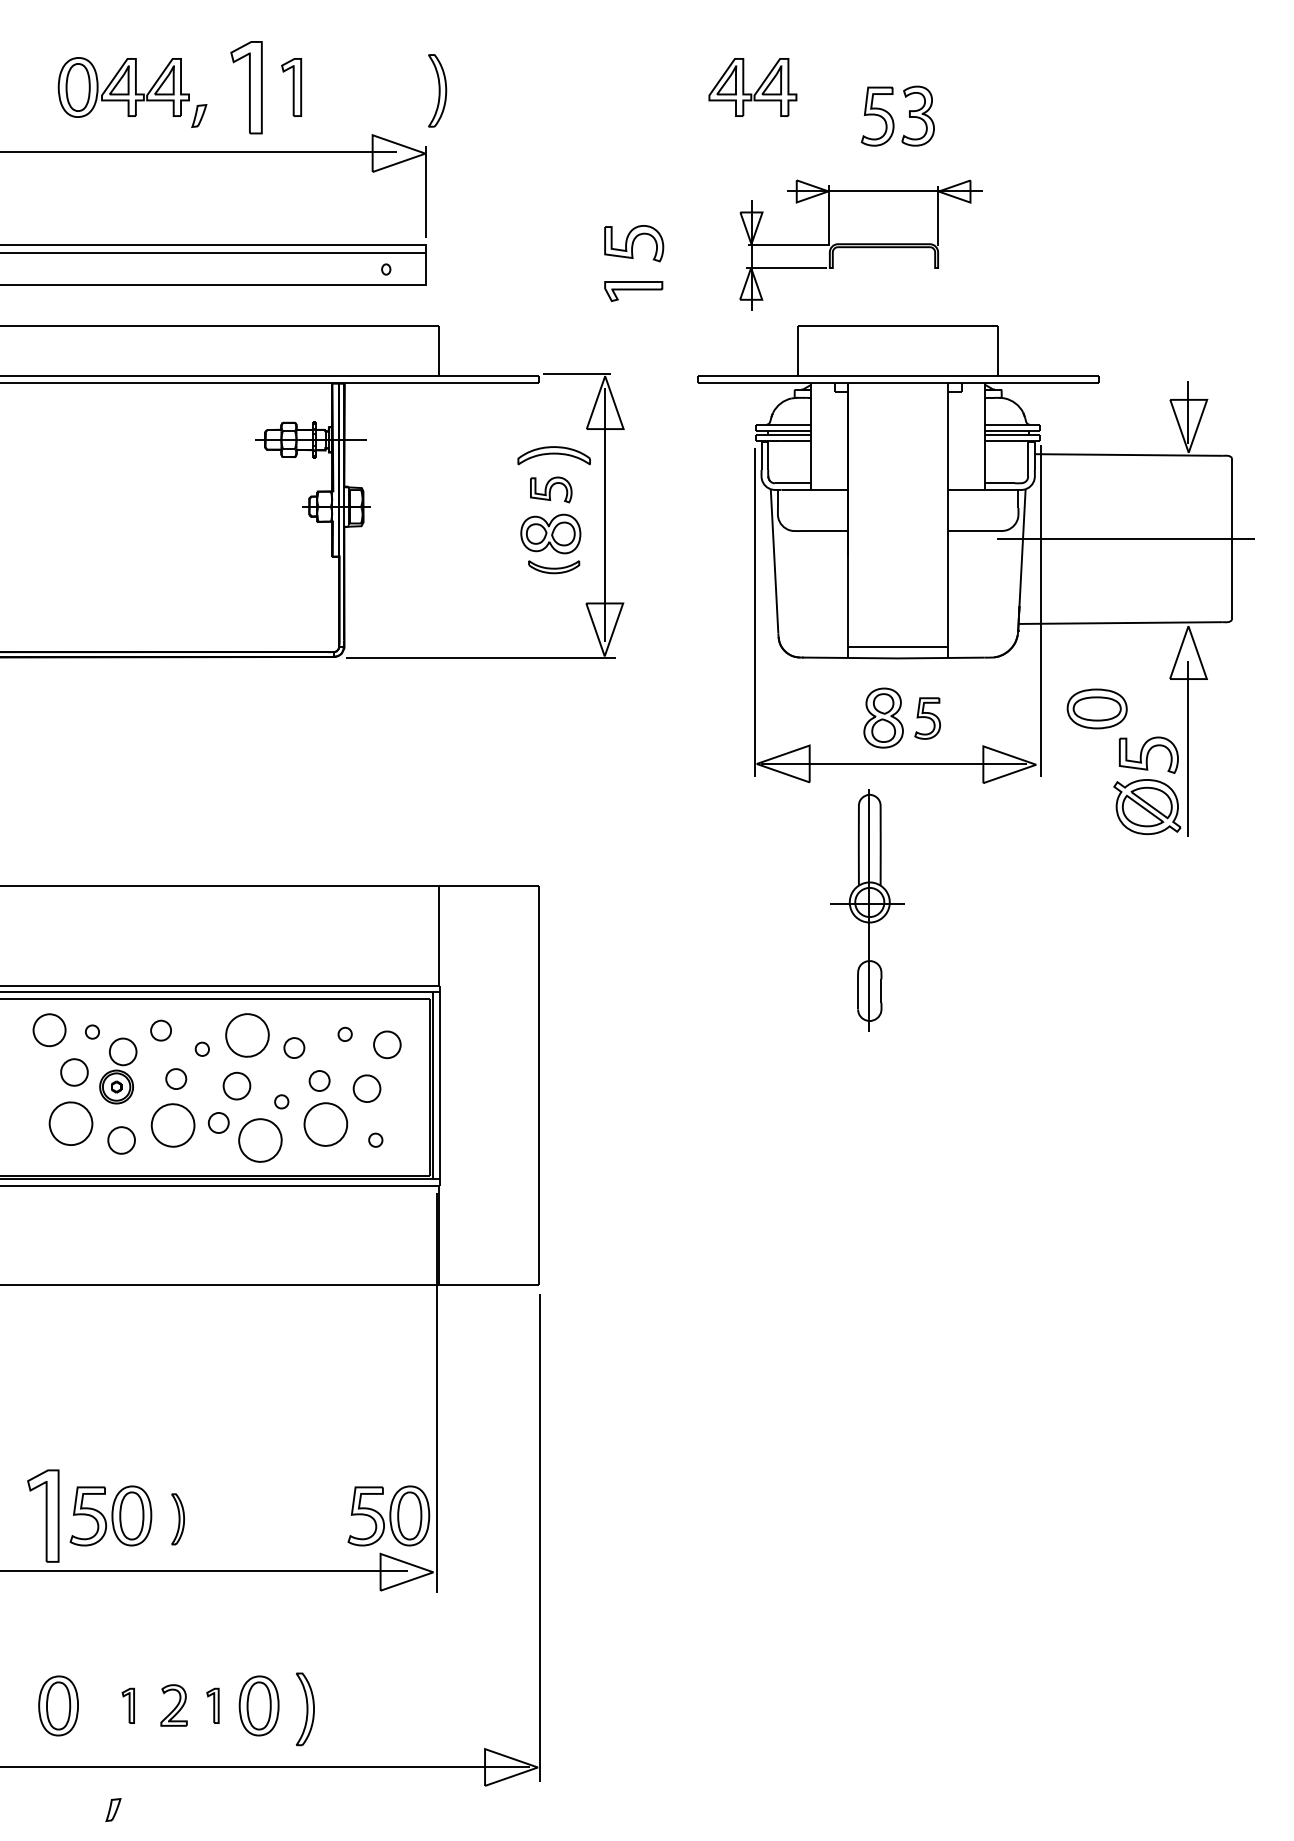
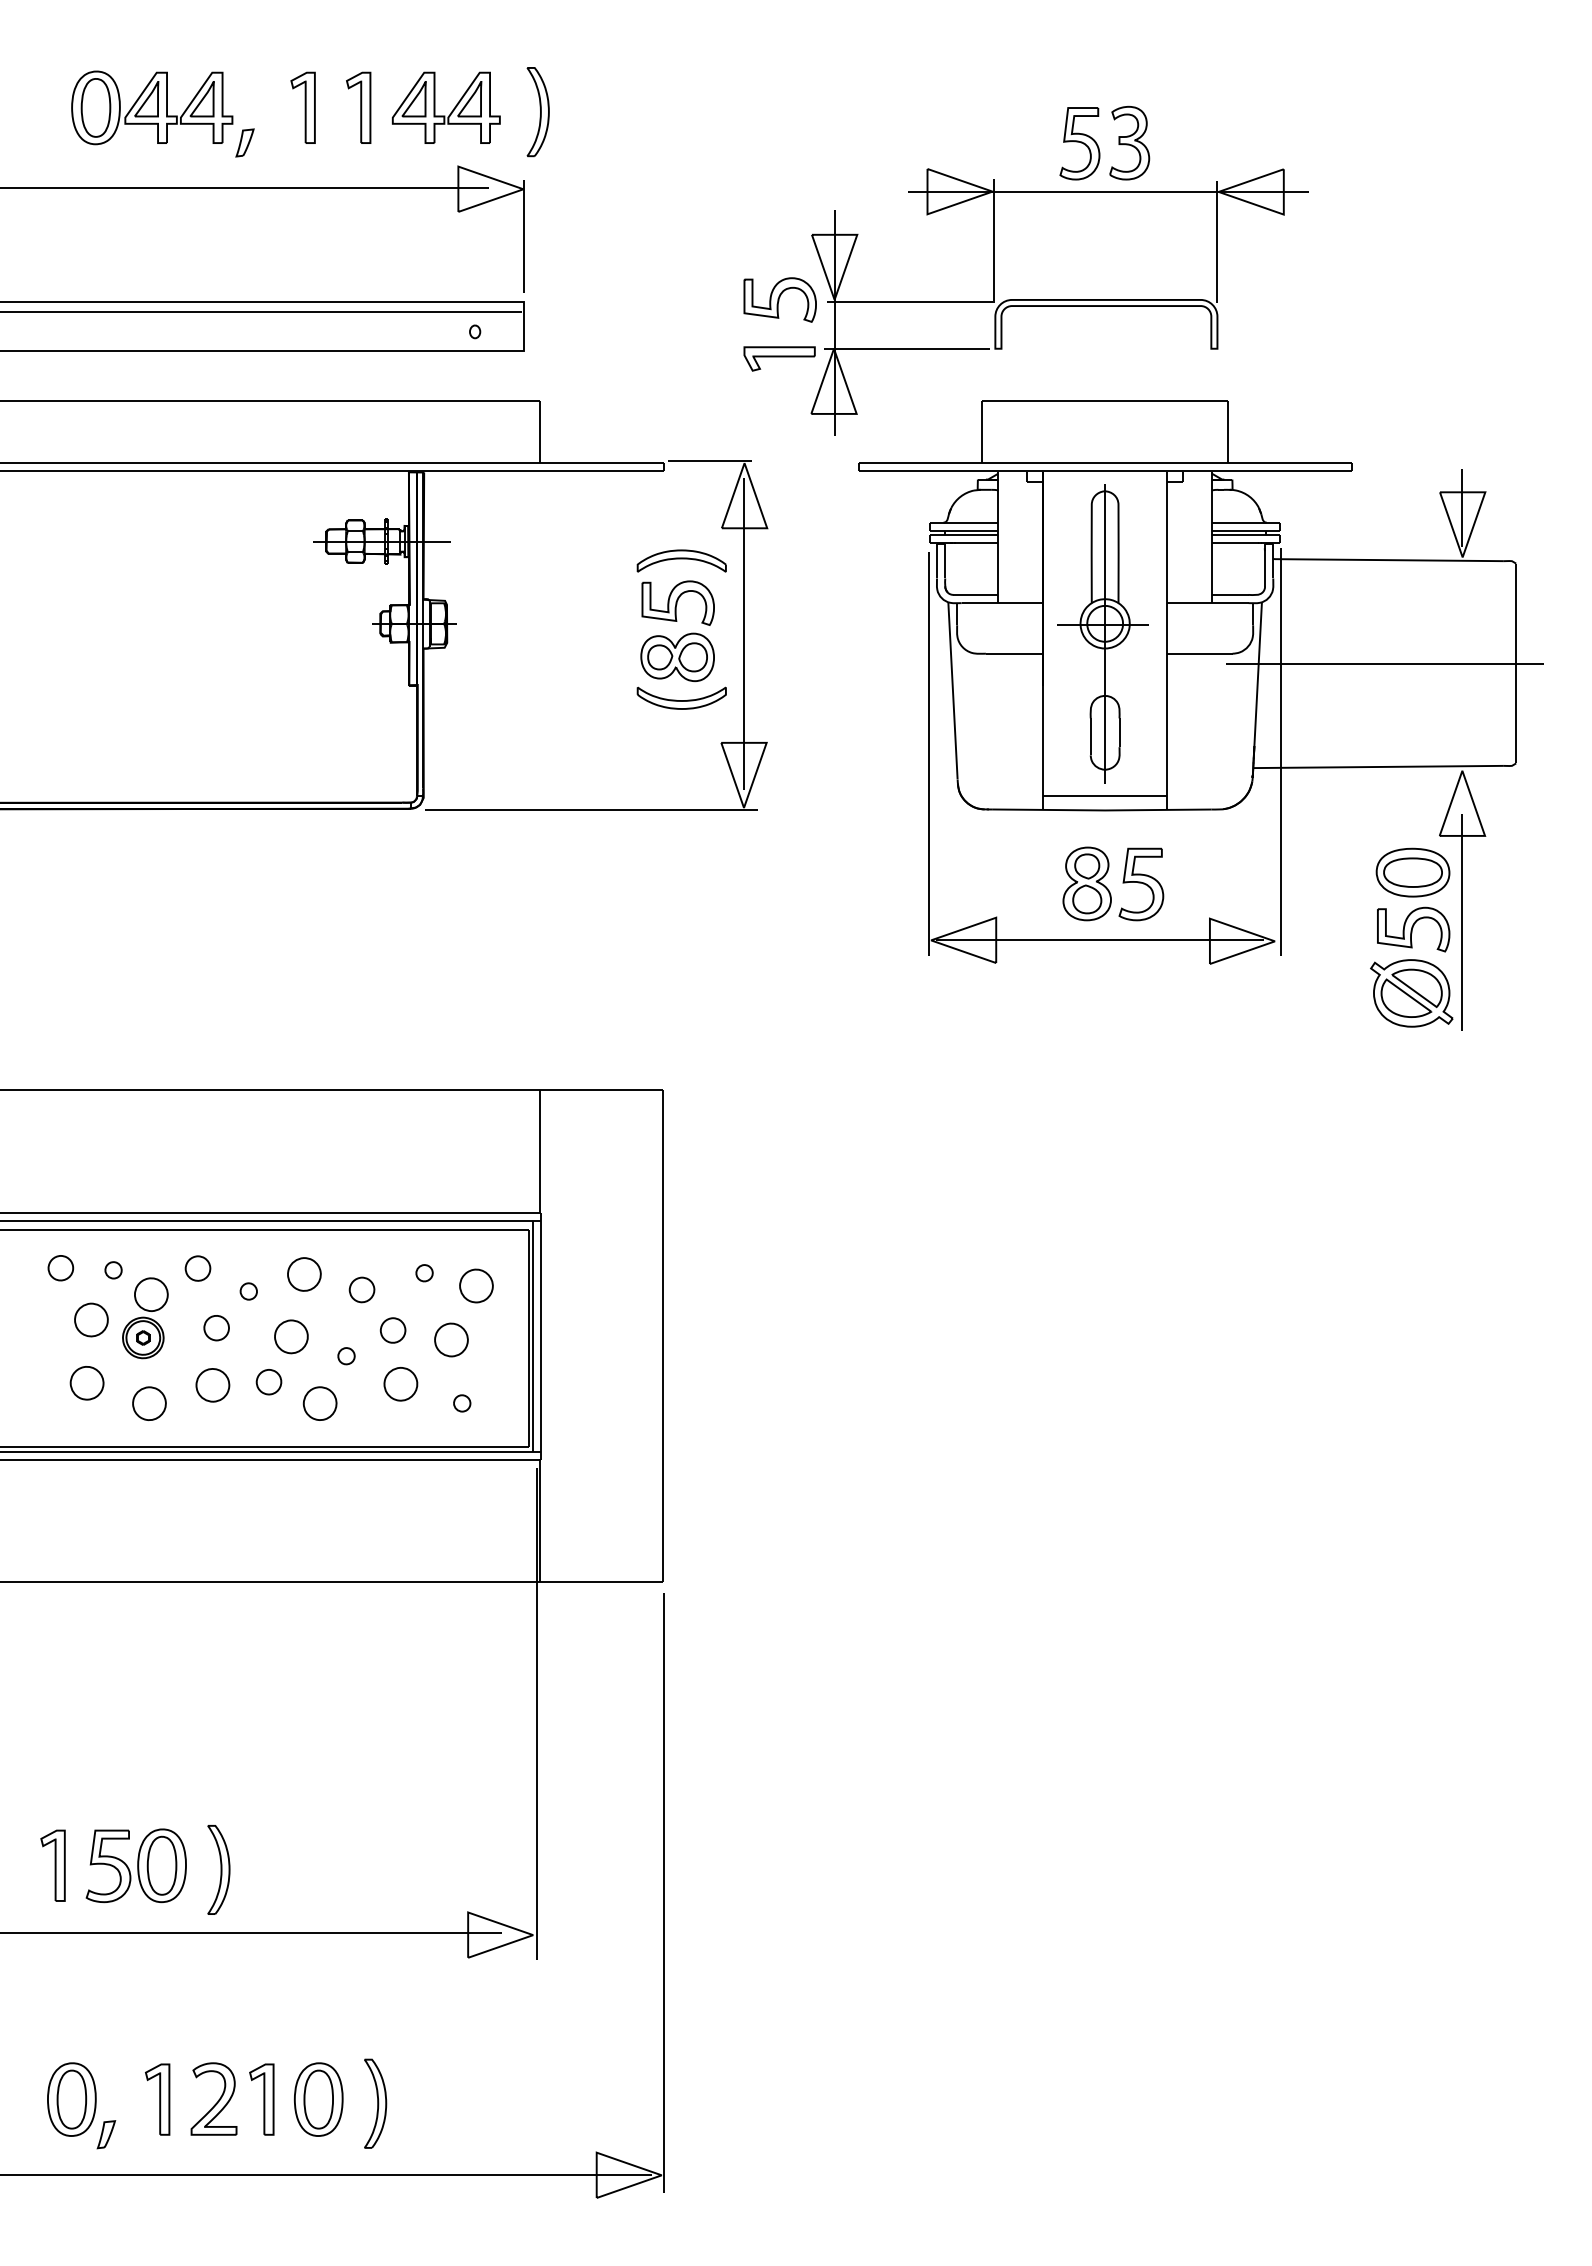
part: (245, 87) -> (302, 107), size x0.62
part: (756, 91) -> (450, 112), moved
part: (861, 244) -> (1059, 301), size x1.67
part: (550, 489) -> (677, 602), size x1.43
part: (553, 566) -> (681, 697), size x1.43
part: (1096, 708) -> (1412, 872), moved
part: (927, 718) -> (1141, 884), size x1.43
part: (867, 910) -> (1102, 633), moved
part: (49, 1030) -> (60, 1268), size x0.62
part: (247, 1035) -> (304, 1274), size x0.62
part: (70, 1124) -> (86, 1383), size x0.62
part: (325, 1124) -> (400, 1384), size x0.62
part: (172, 1125) -> (212, 1385), size x0.62
part: (259, 1140) -> (319, 1403), size x0.62
part: (42, 1515) -> (52, 1865), size x0.62
part: (388, 1515) -> (477, 1865), removed
part: (177, 1518) -> (218, 1869), size x1.43
part: (128, 1705) -> (157, 2099), size x1.67
part: (173, 1705) -> (213, 2098), size x1.43
part: (212, 1705) -> (261, 2099), size x1.67
part: (113, 1809) -> (106, 2134), moved

